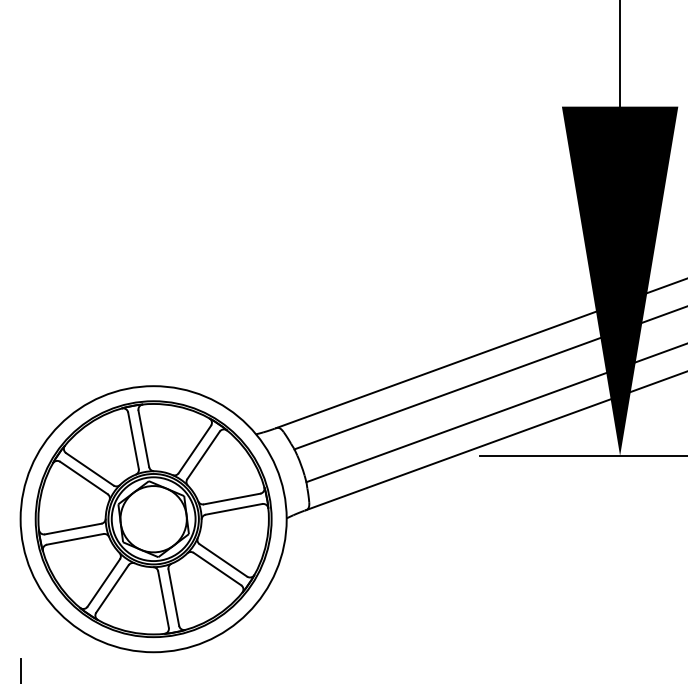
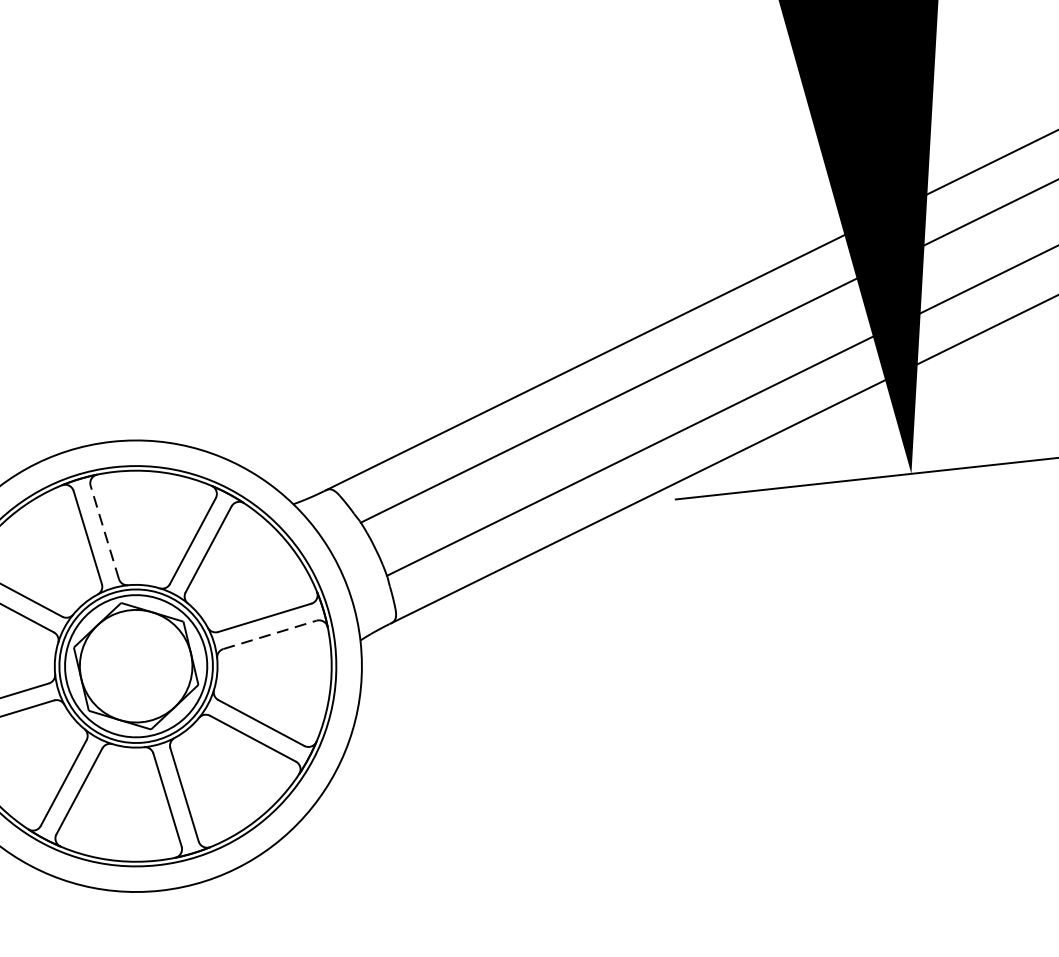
line: (143, 438) -> (104, 531), solid -> dashed
line: (234, 509) -> (270, 635), solid -> dashed

